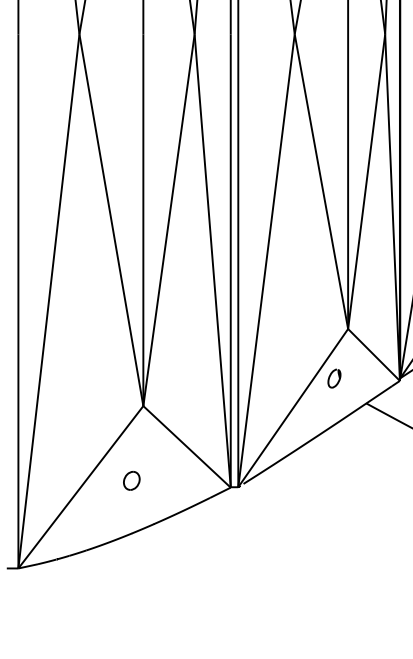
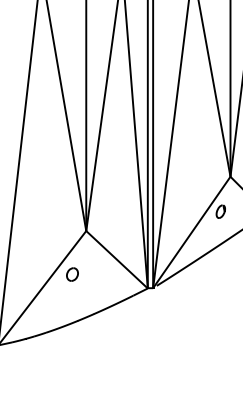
part: (131, 480) -> (72, 274), moved

